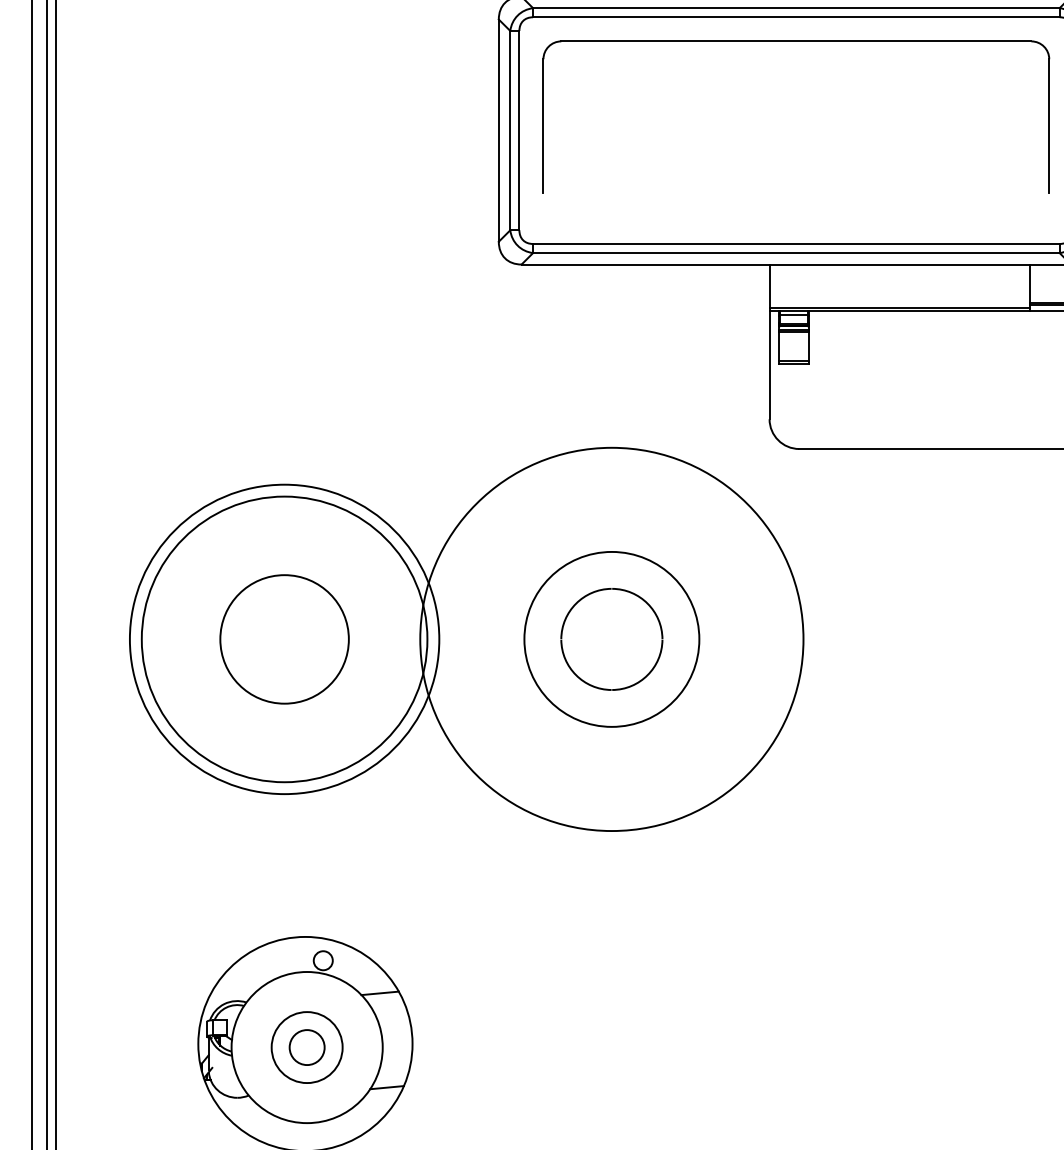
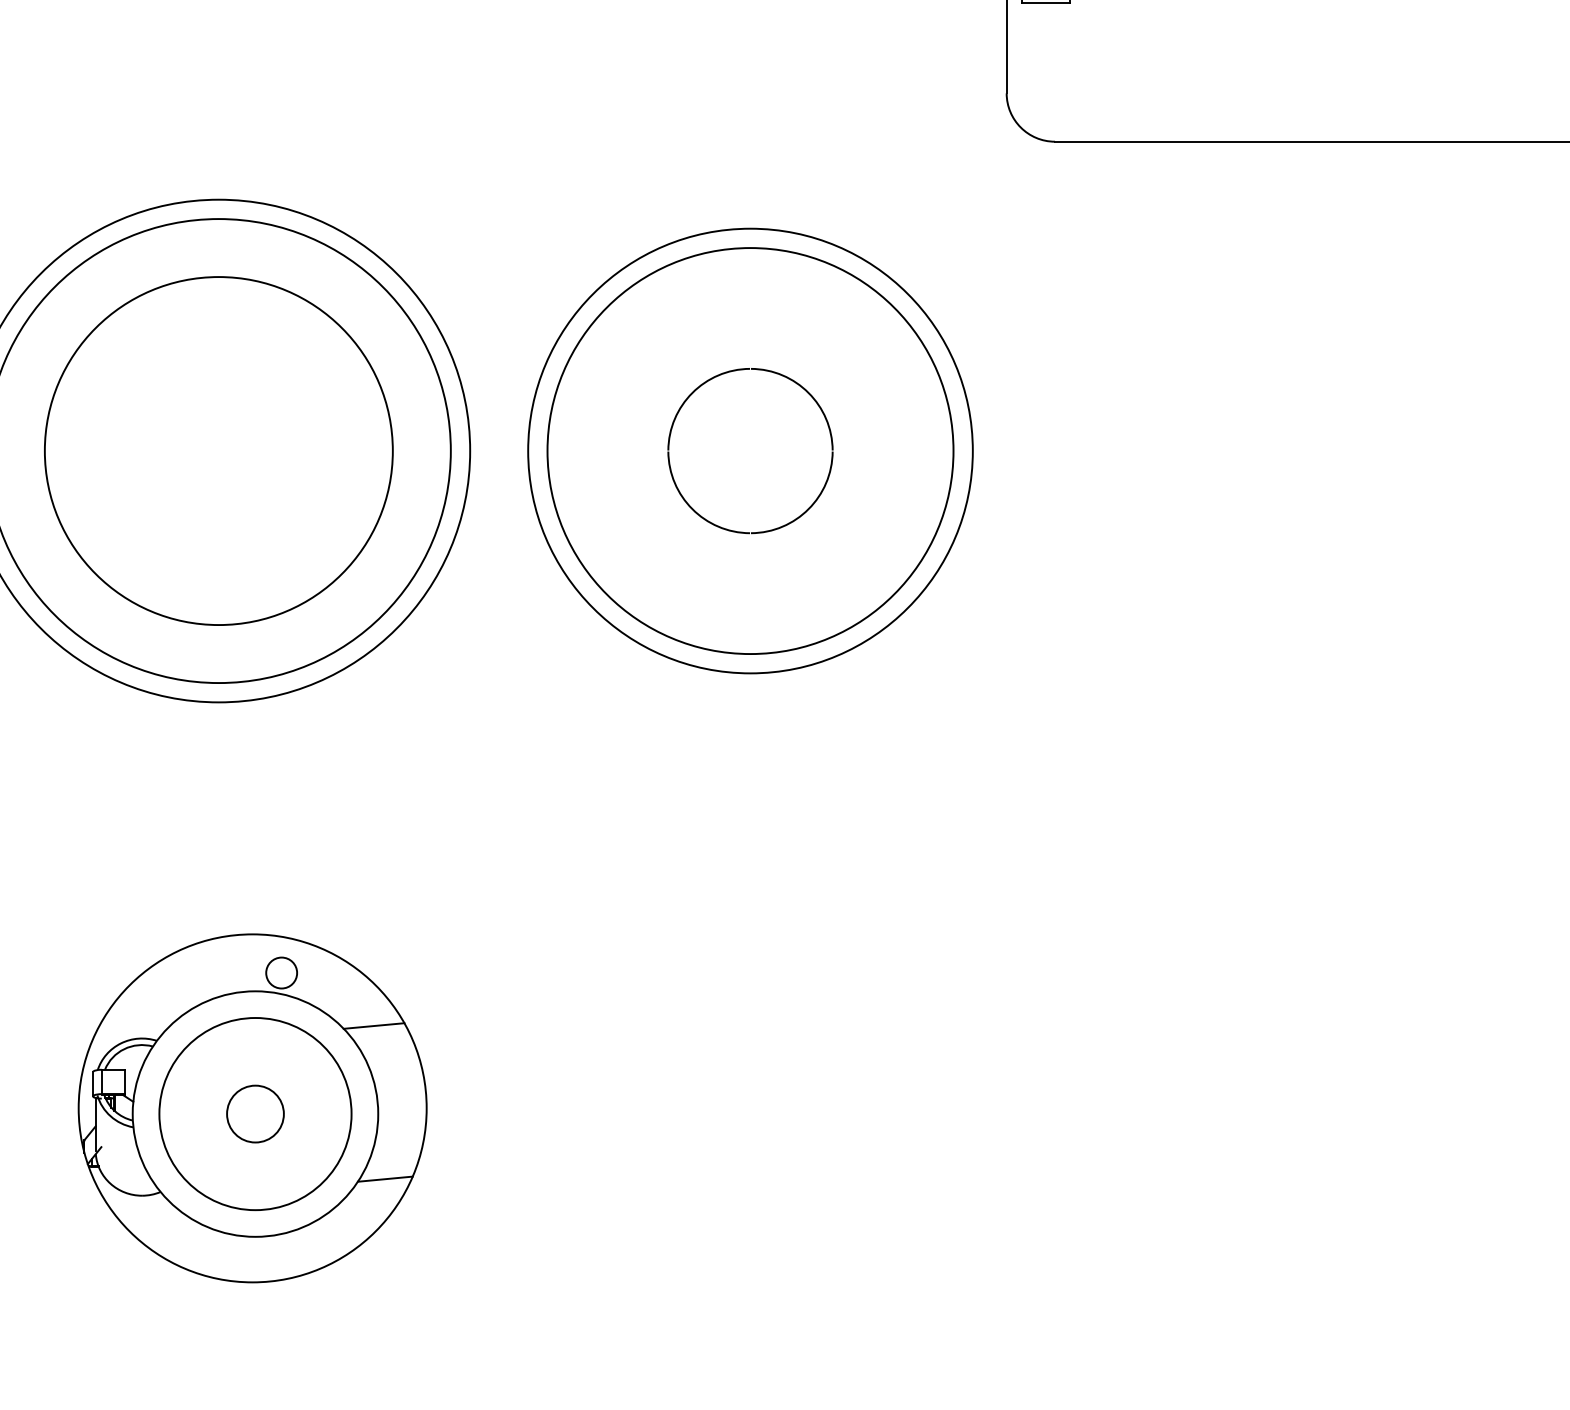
circle: (284, 639) -> (218, 451), size x1.67
circle: (611, 639) -> (749, 451), size x0.71
circle: (611, 639) -> (749, 451), size x1.43
circle: (307, 1047) -> (256, 1113), size x1.67

